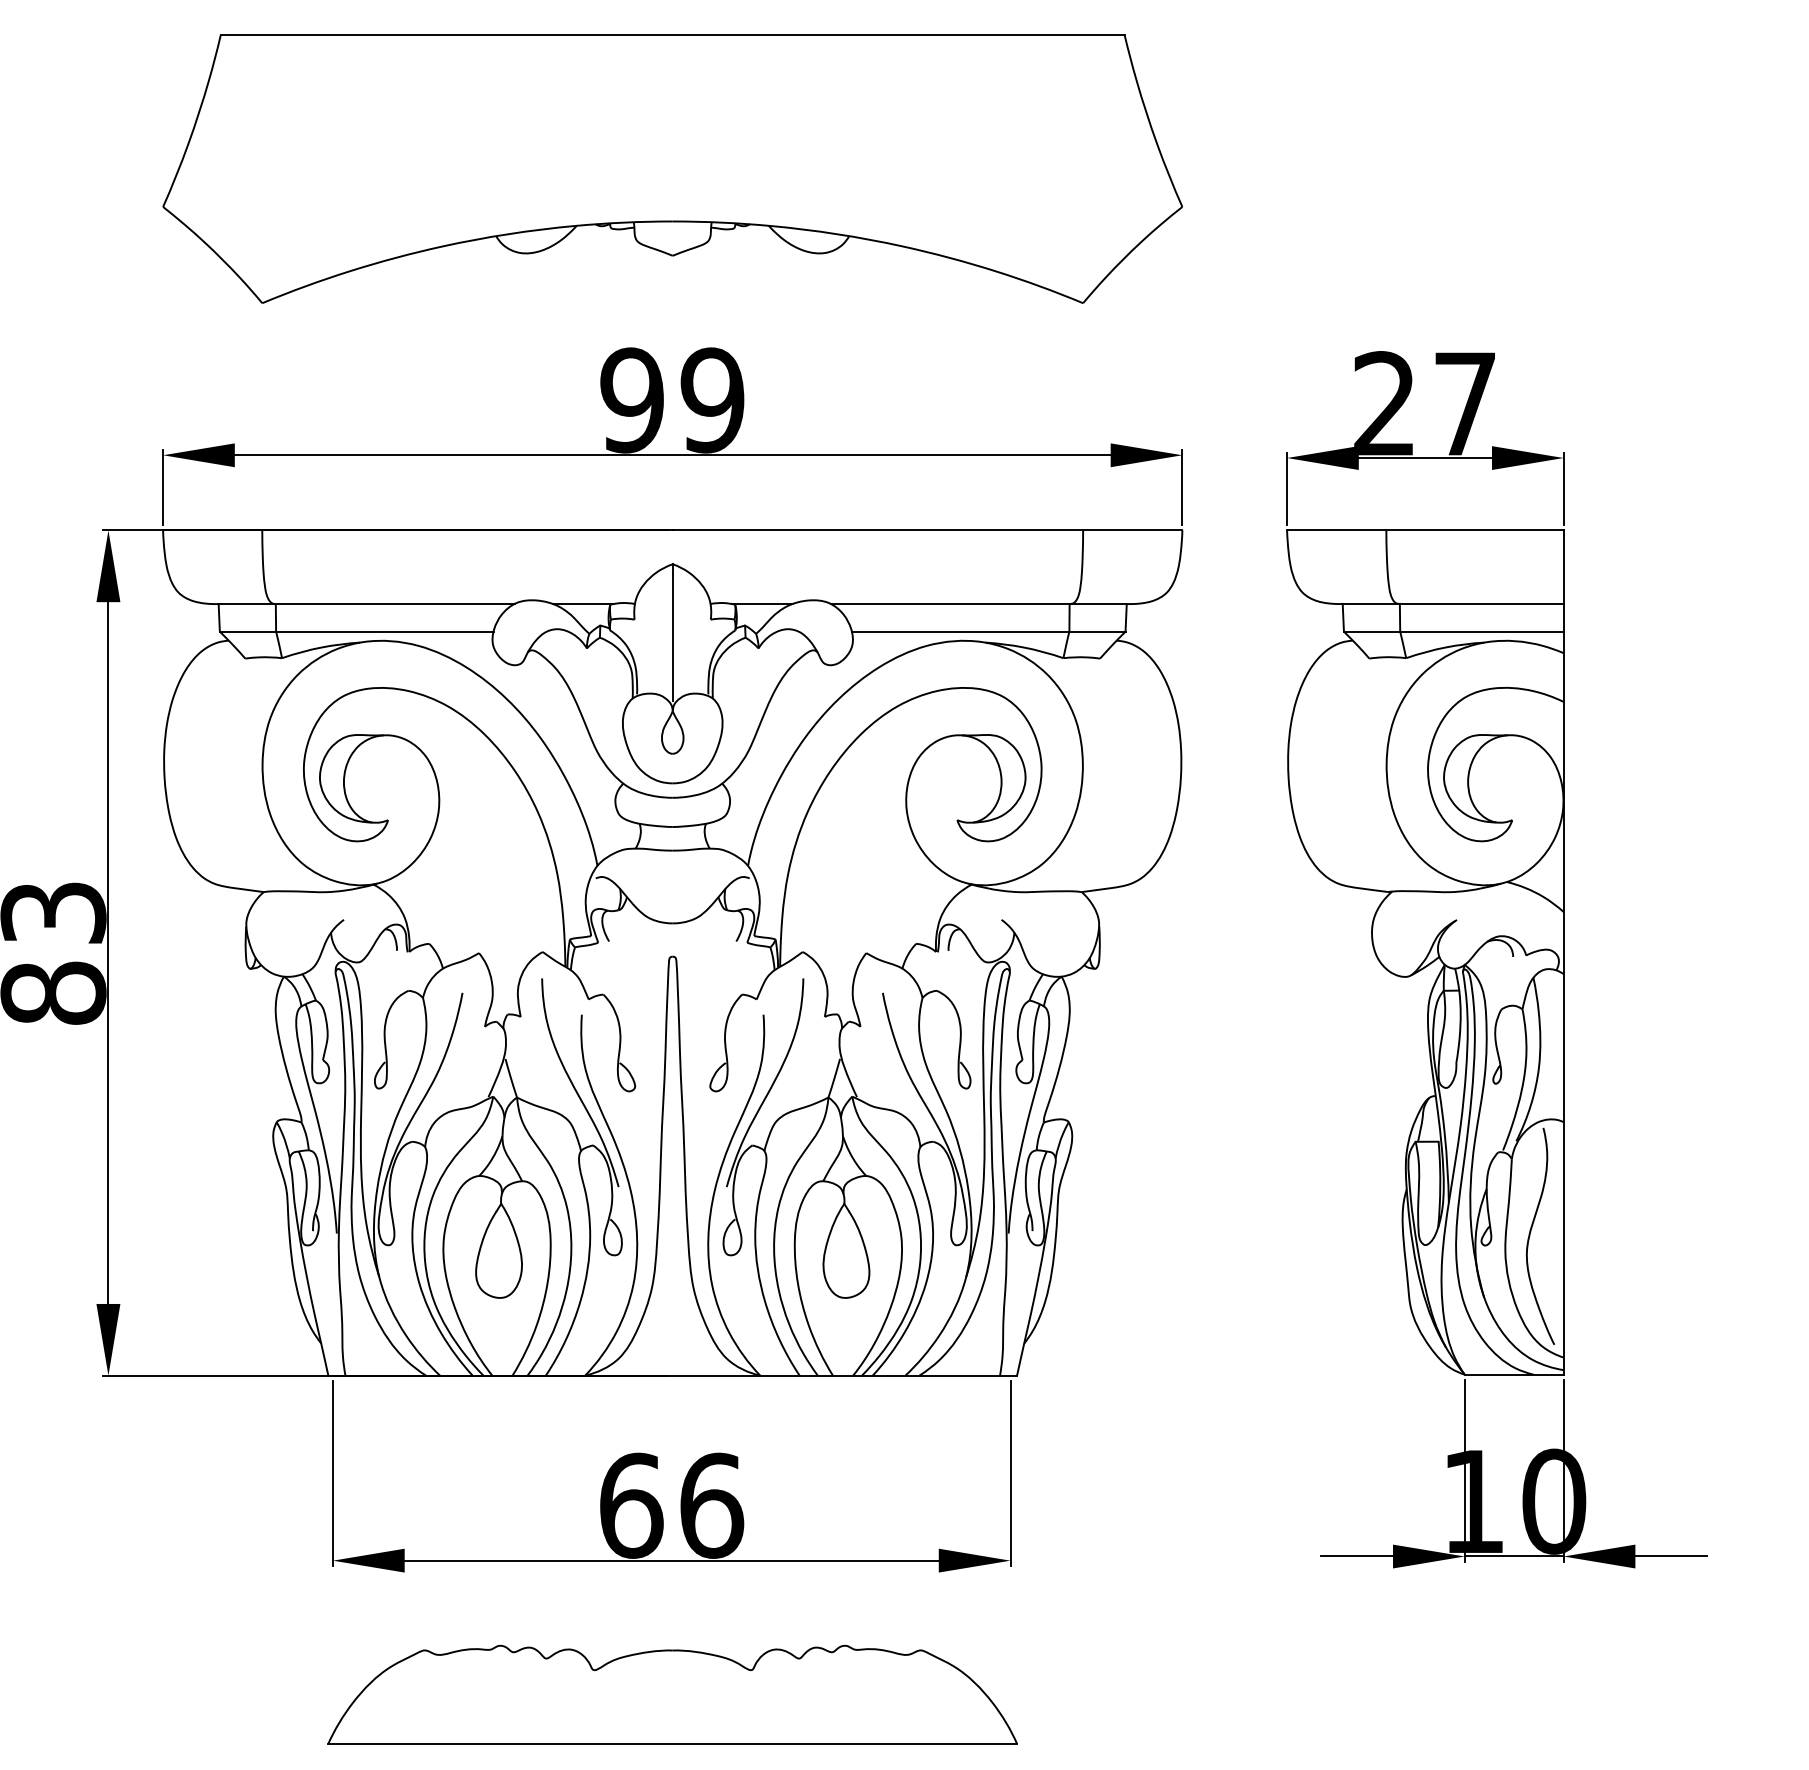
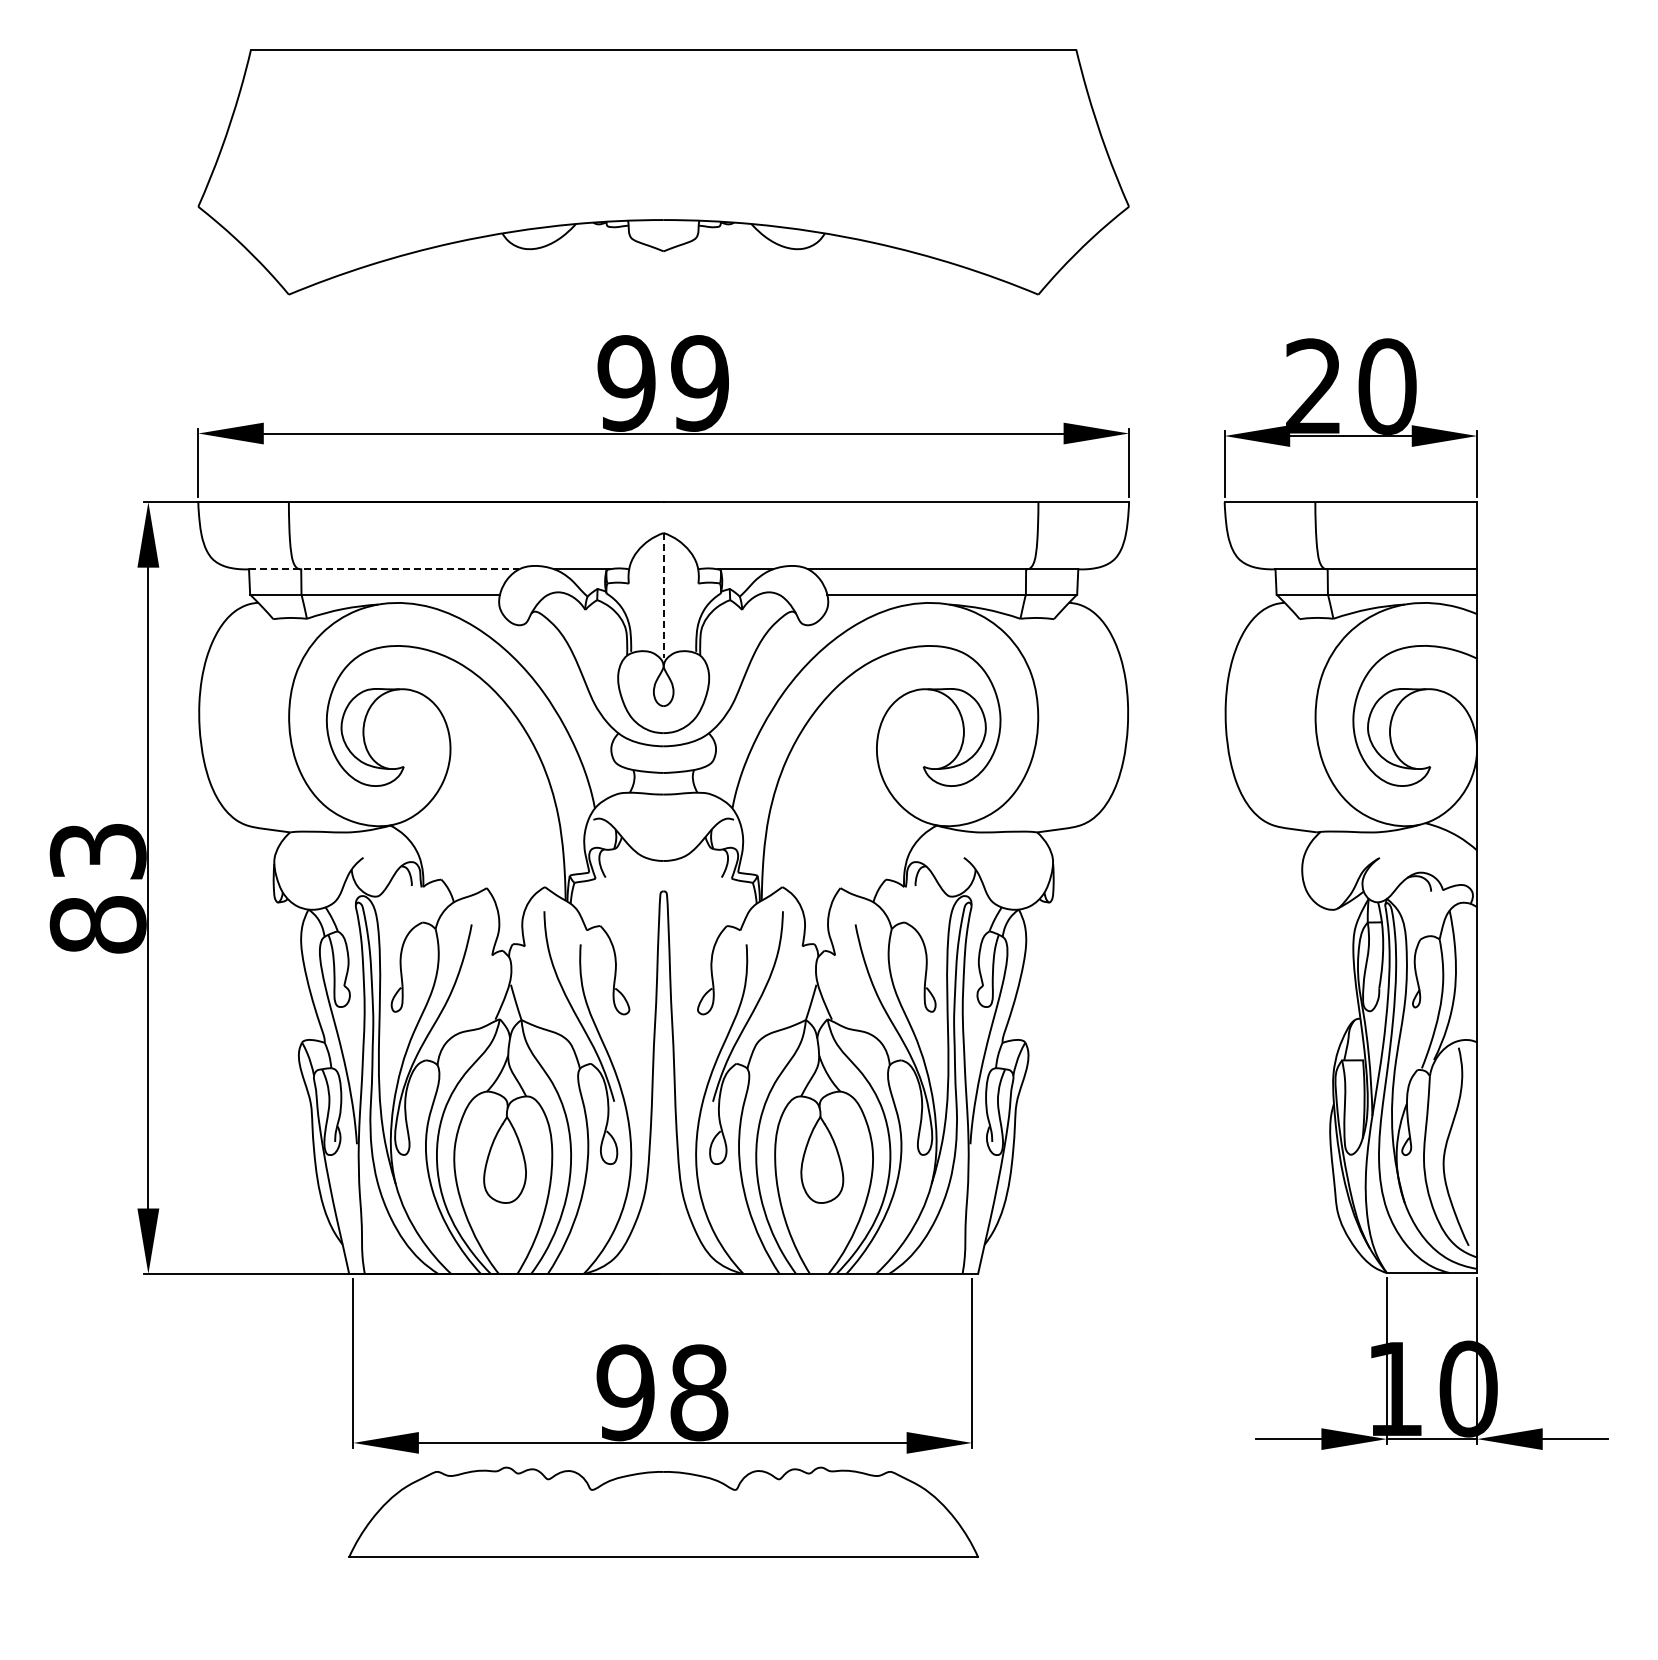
text: (1465, 403) -> (1387, 386), 27 -> 20
line: (367, 604) -> (384, 569), solid -> dashed
line: (672, 632) -> (663, 595), solid -> dashed
text: (671, 1505) -> (662, 1392), 66 -> 98
part: (672, 1693) -> (663, 1511), moved

